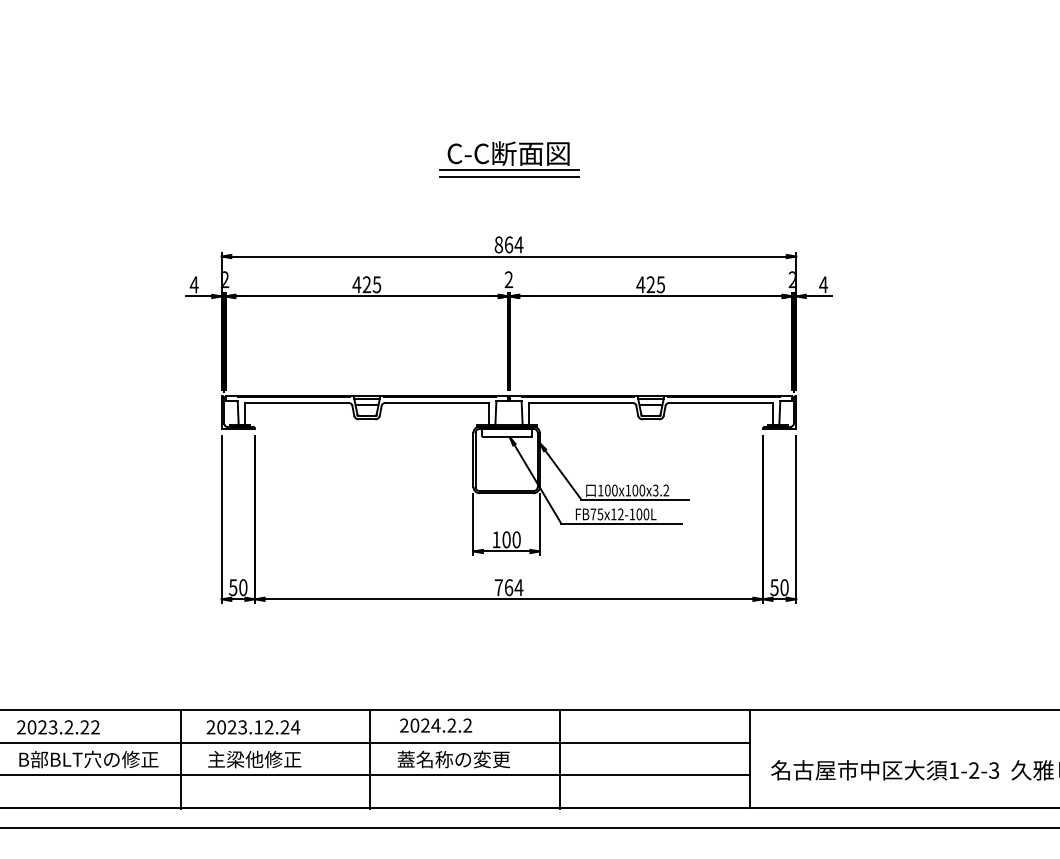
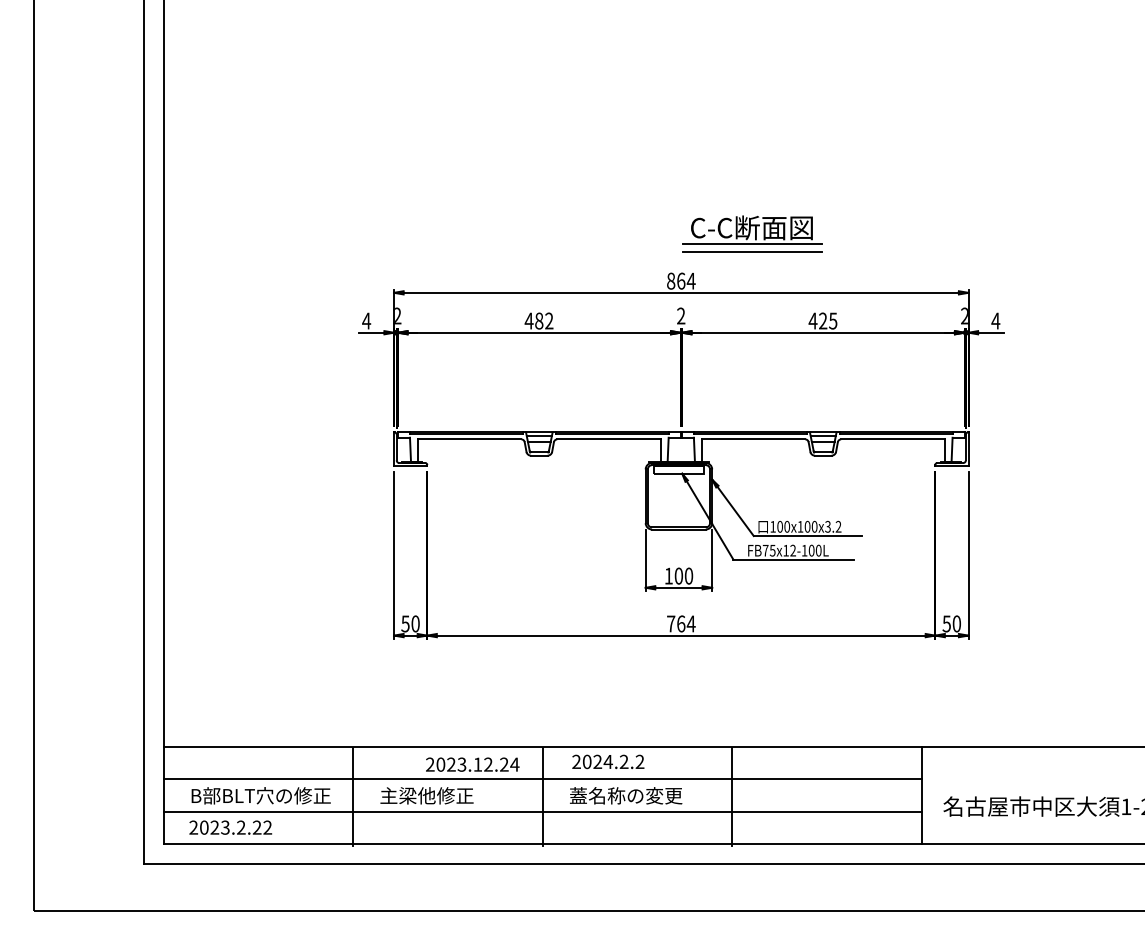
part: (509, 159) -> (752, 233), moved
text: (372, 284) -> (544, 320), 425 -> 482
text: (58, 727) -> (230, 827), moved
text: (253, 727) -> (472, 764), moved

